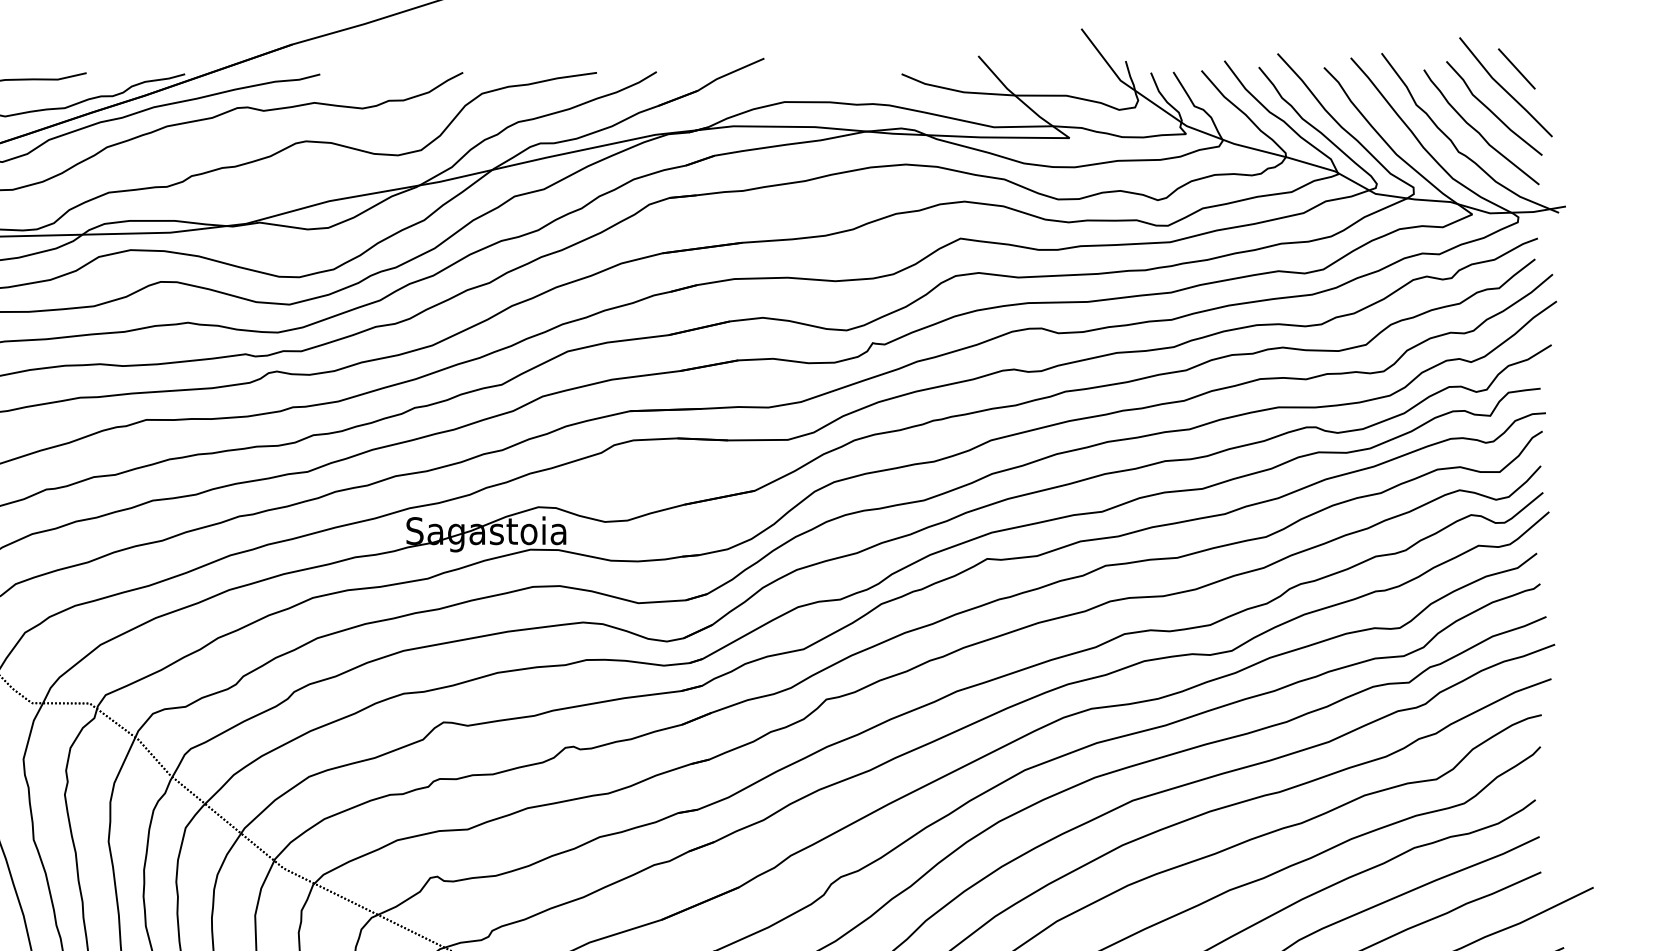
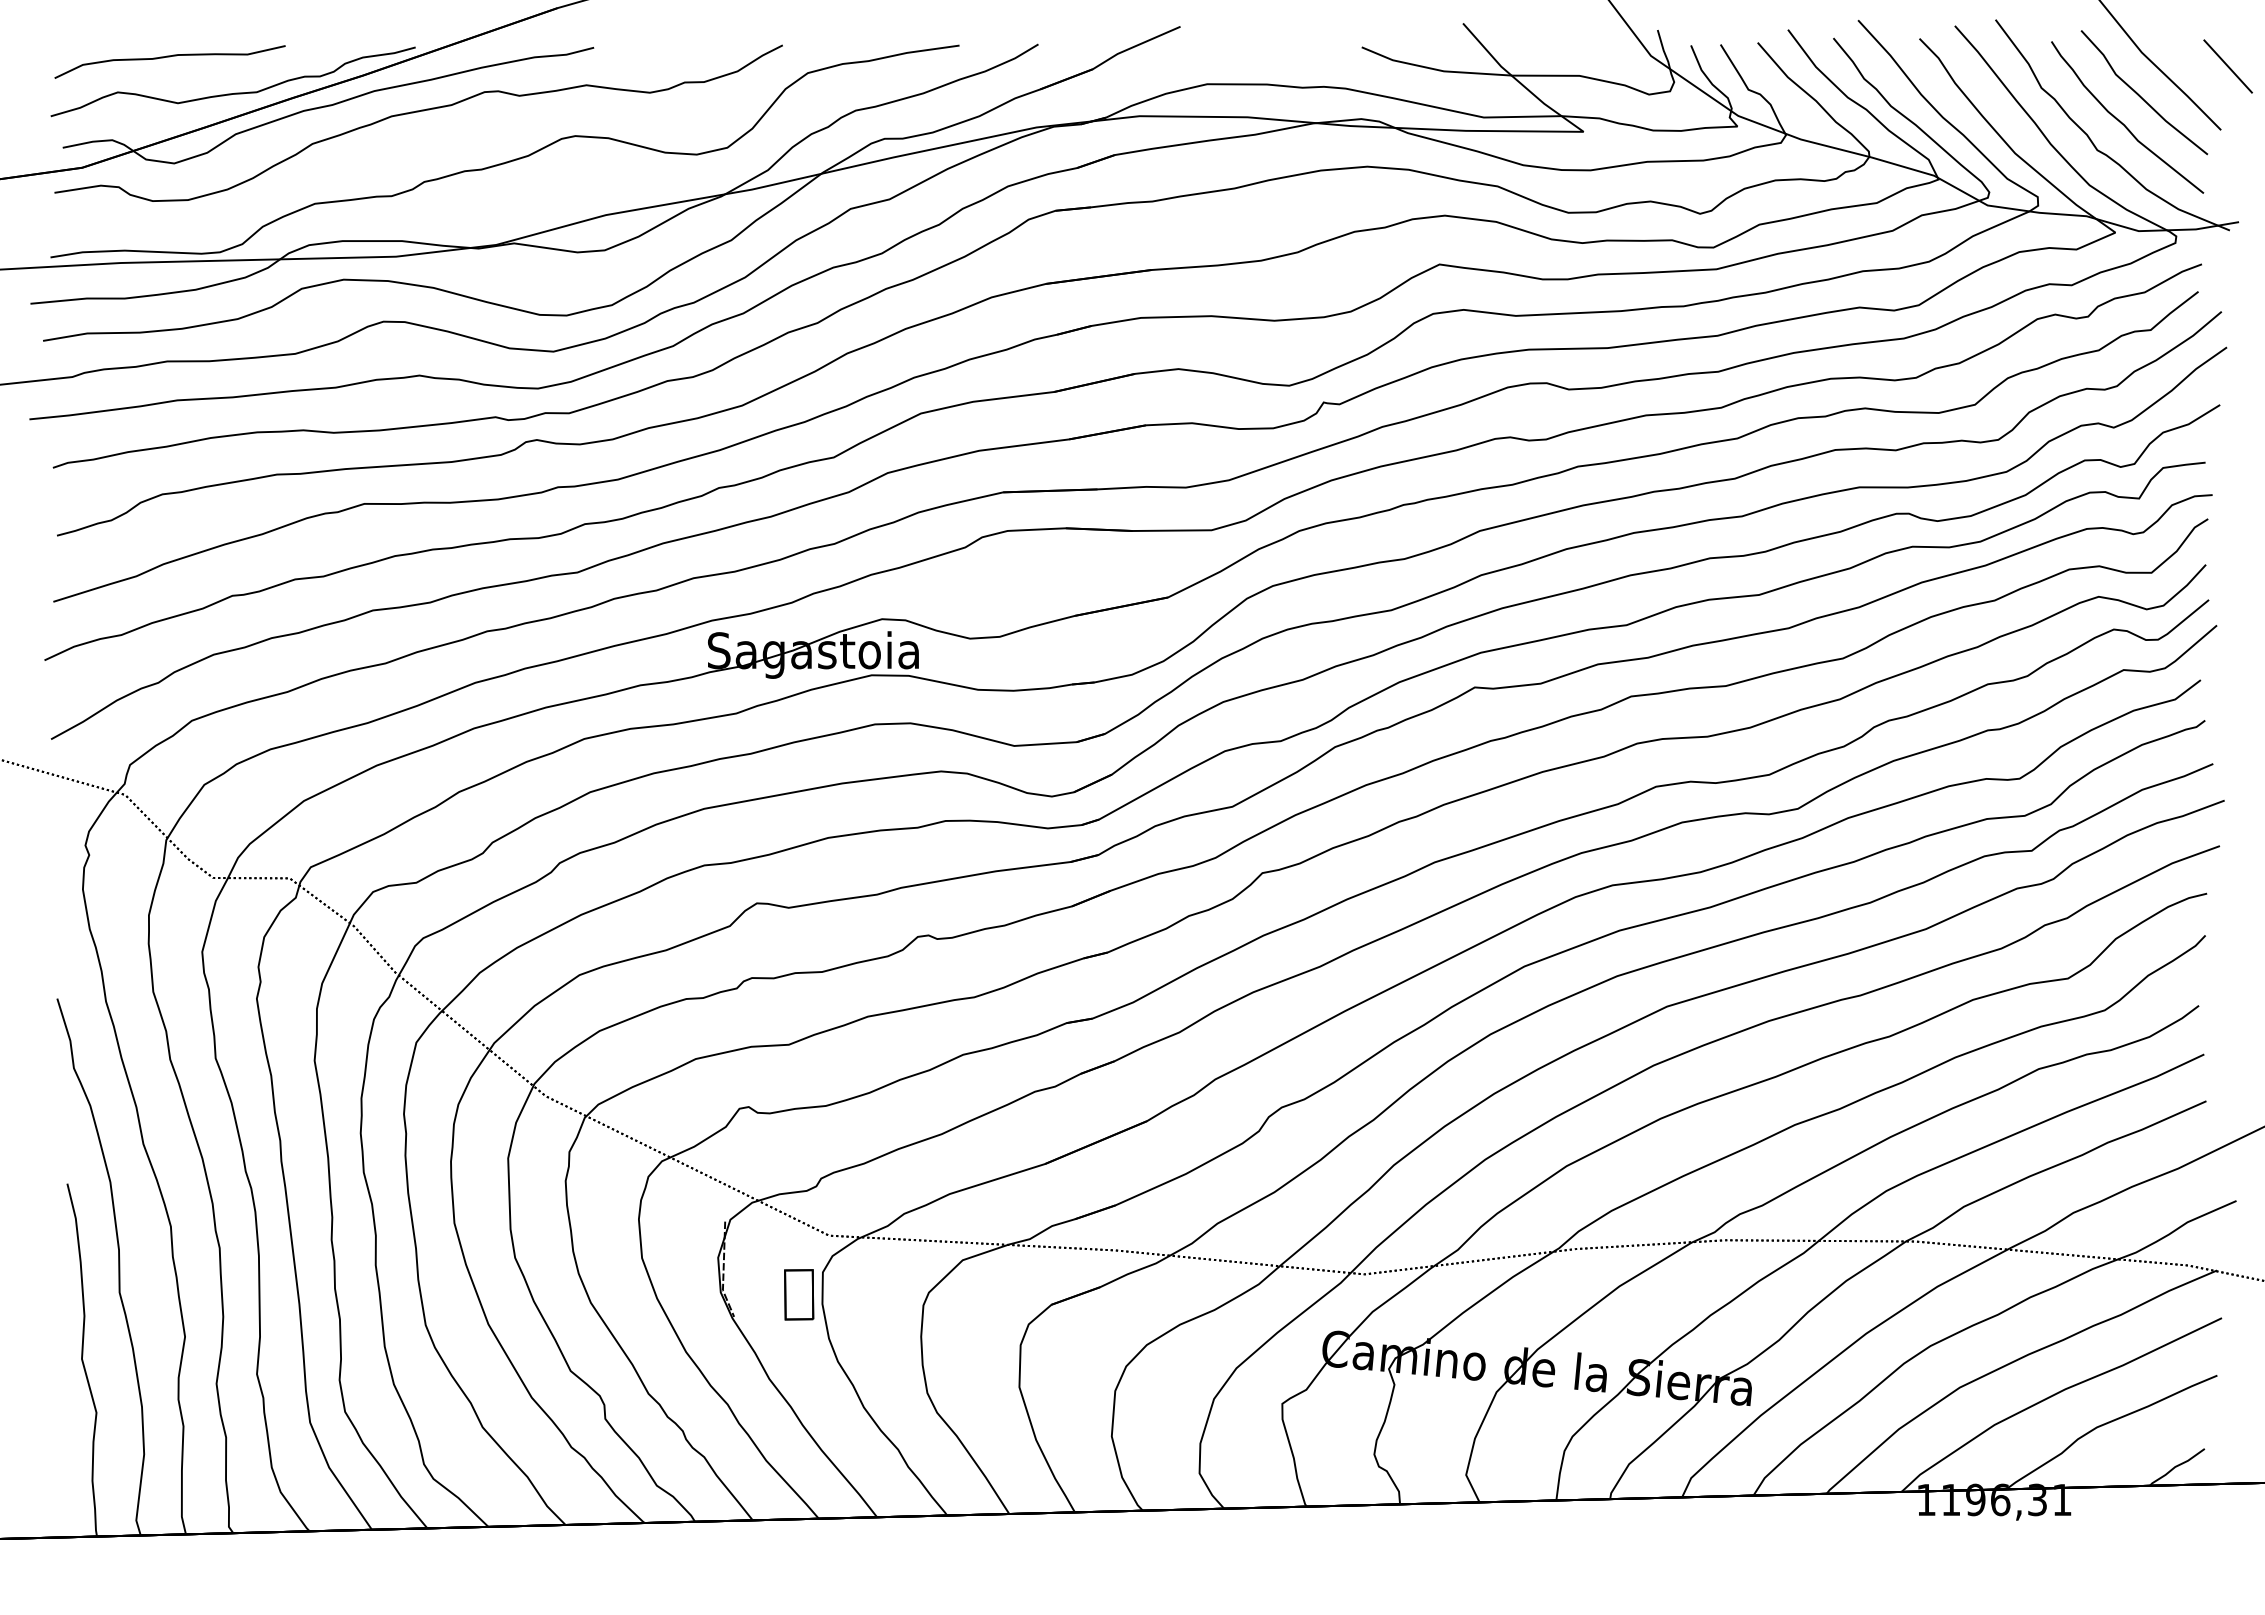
line: (1516, 68) -> (2227, 66), moved

